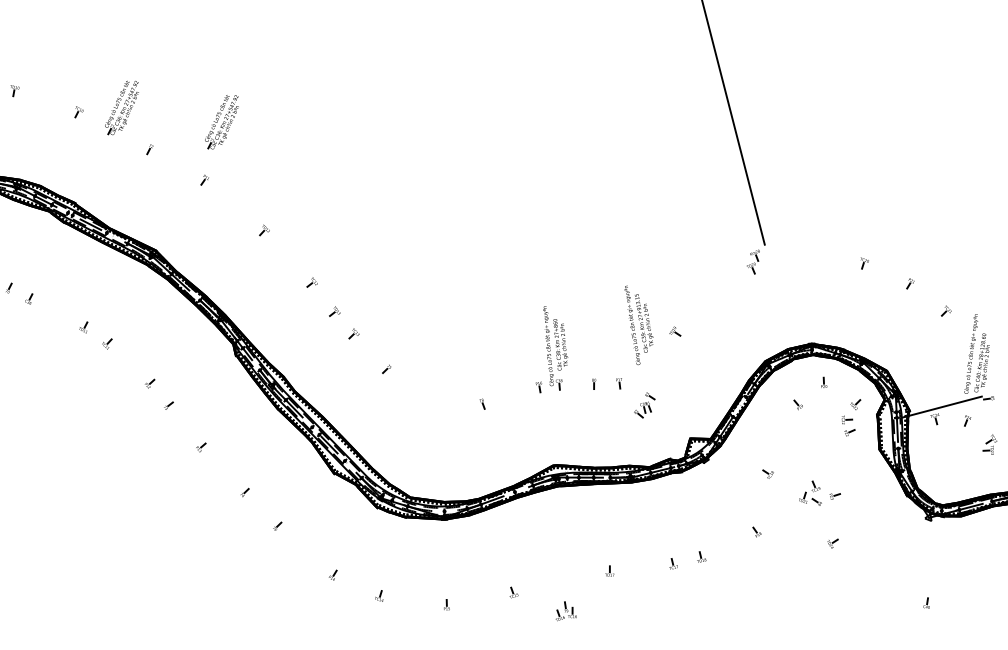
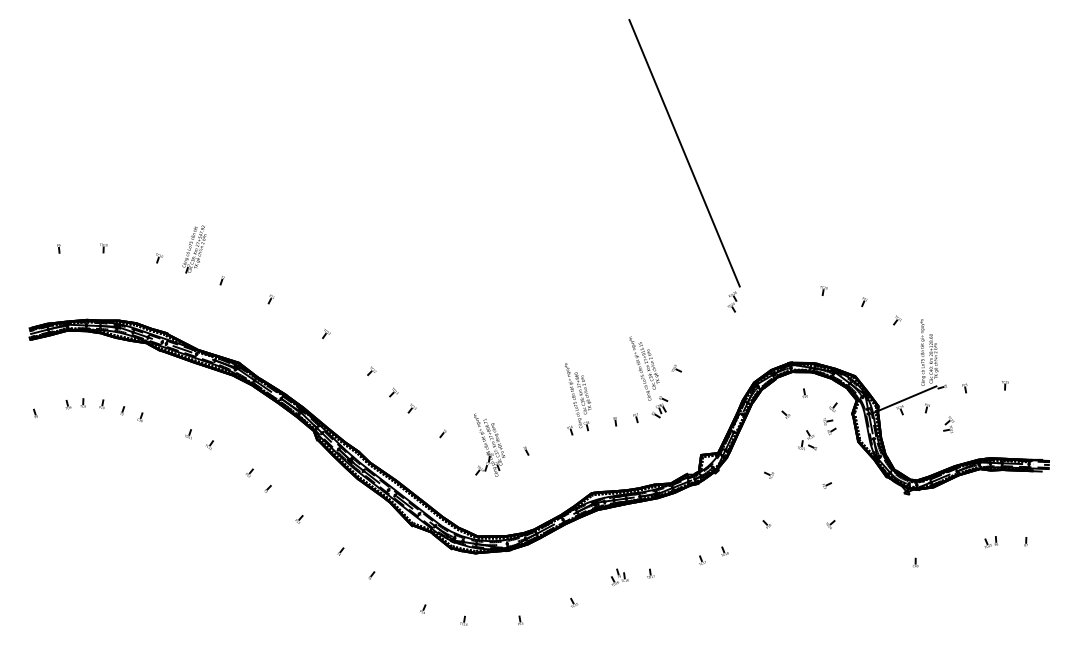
part: (222, 122) -> (278, 249), removed
part: (440, 390) -> (489, 444), added
part: (644, 405) -> (659, 407), moved
part: (811, 492) -> (807, 440), moved
part: (566, 610) -> (619, 576), moved

